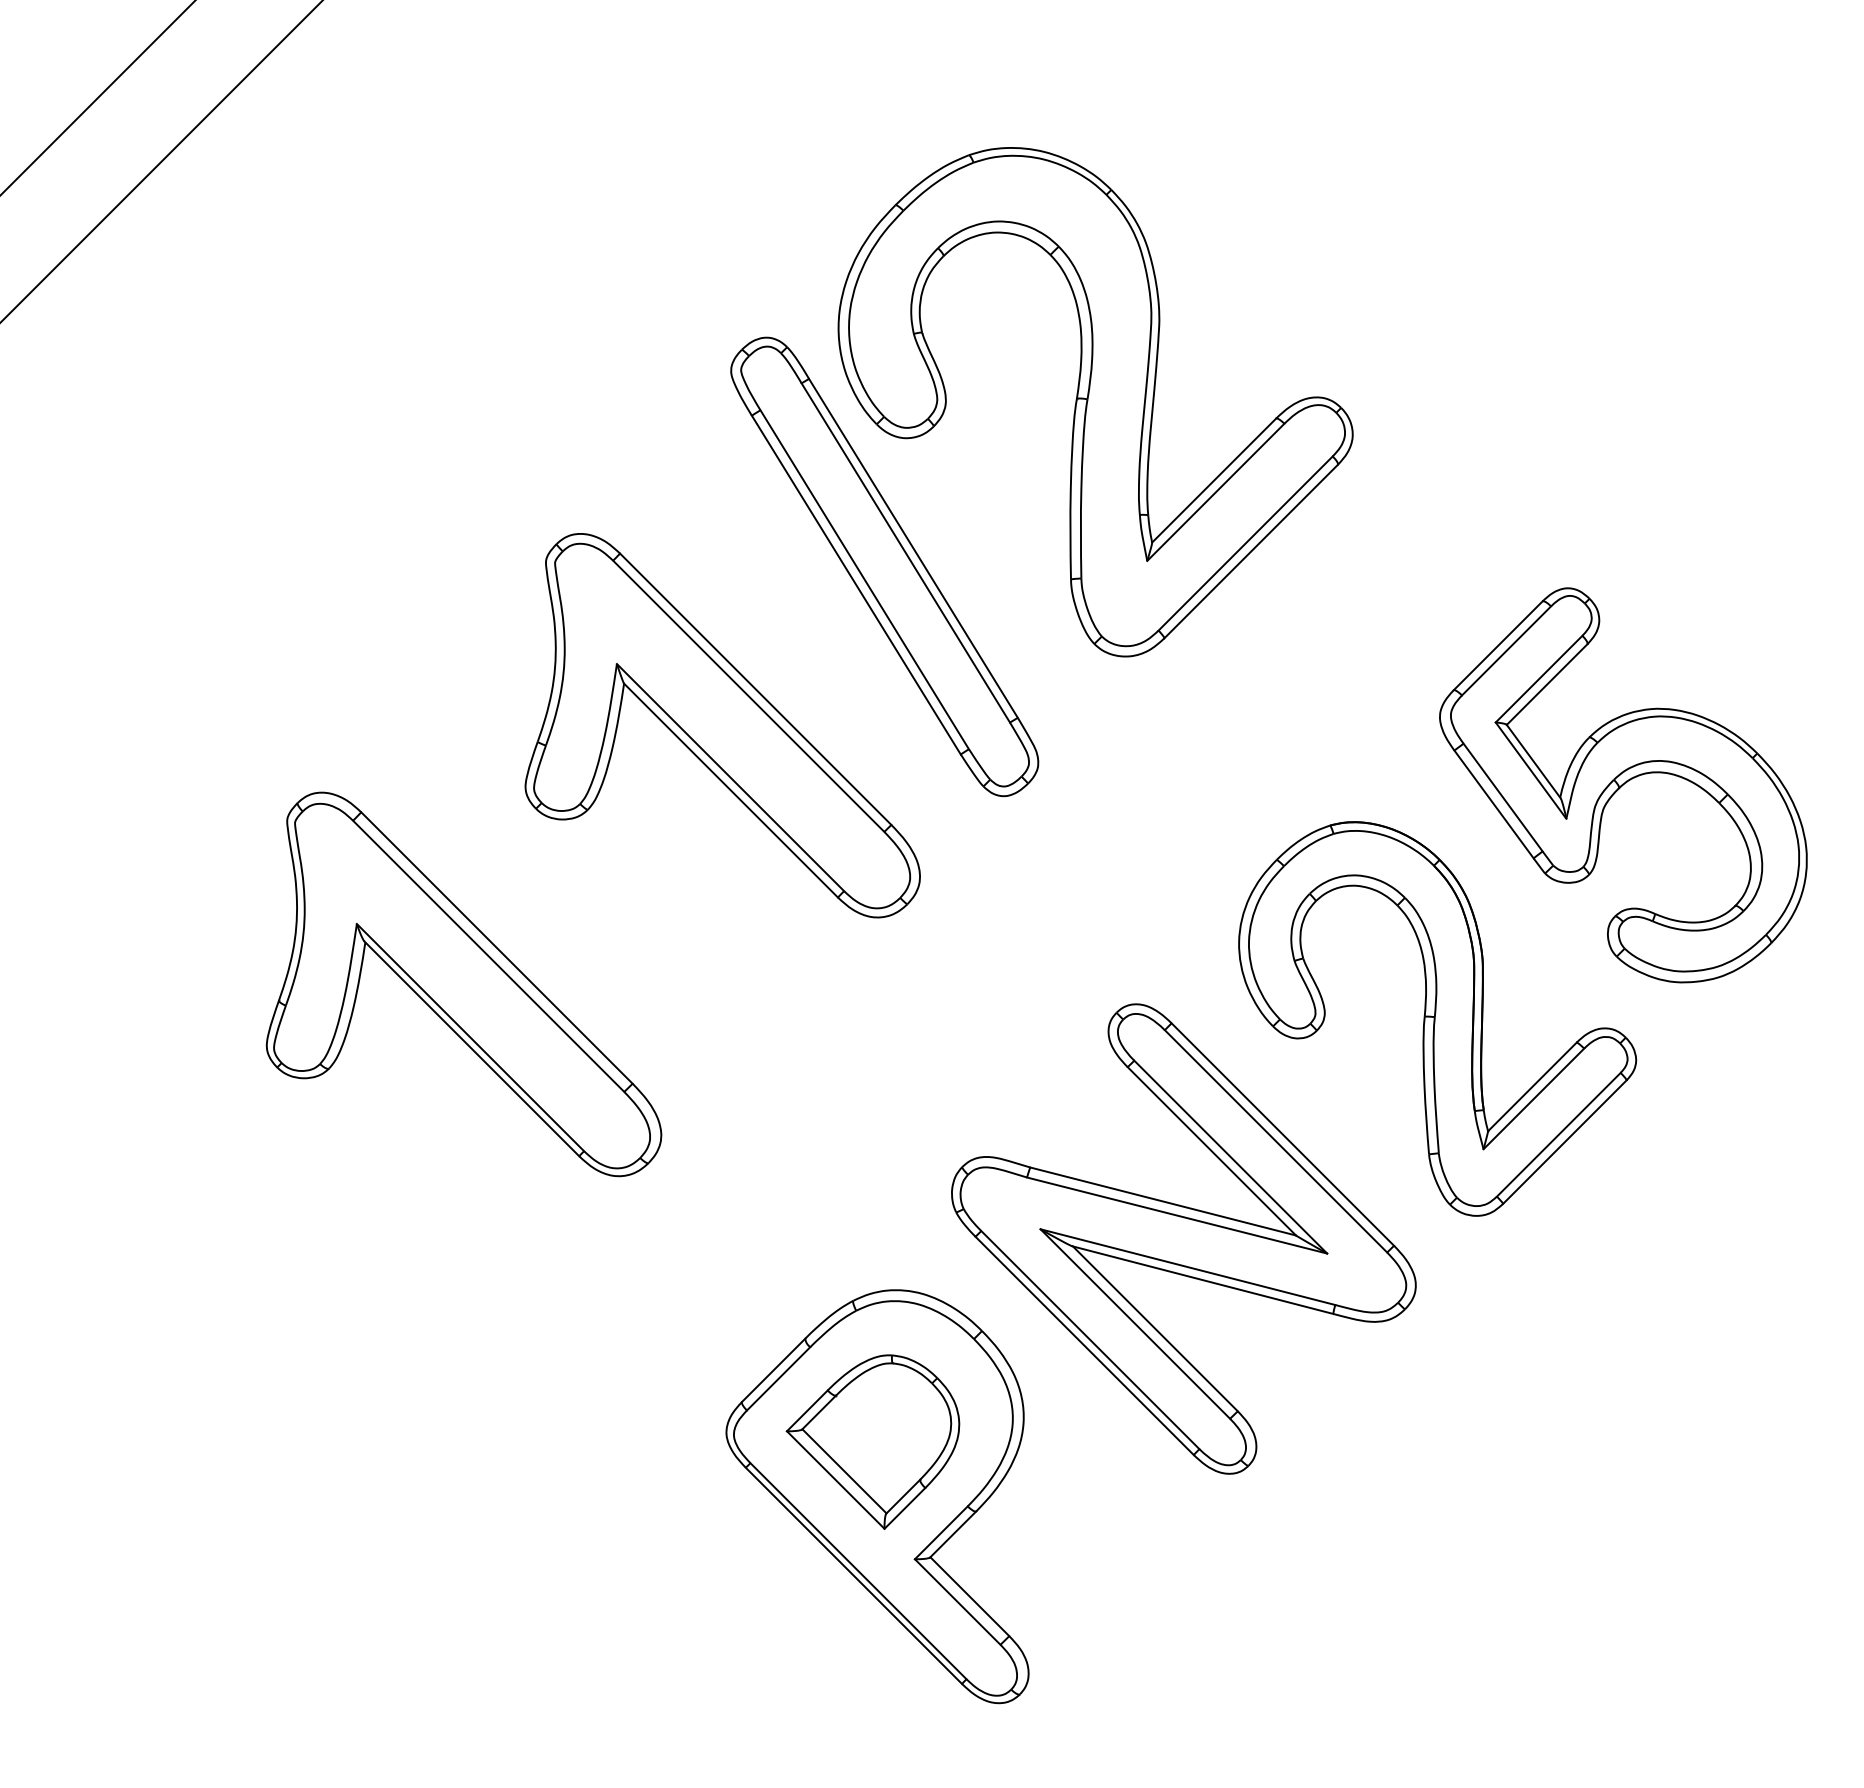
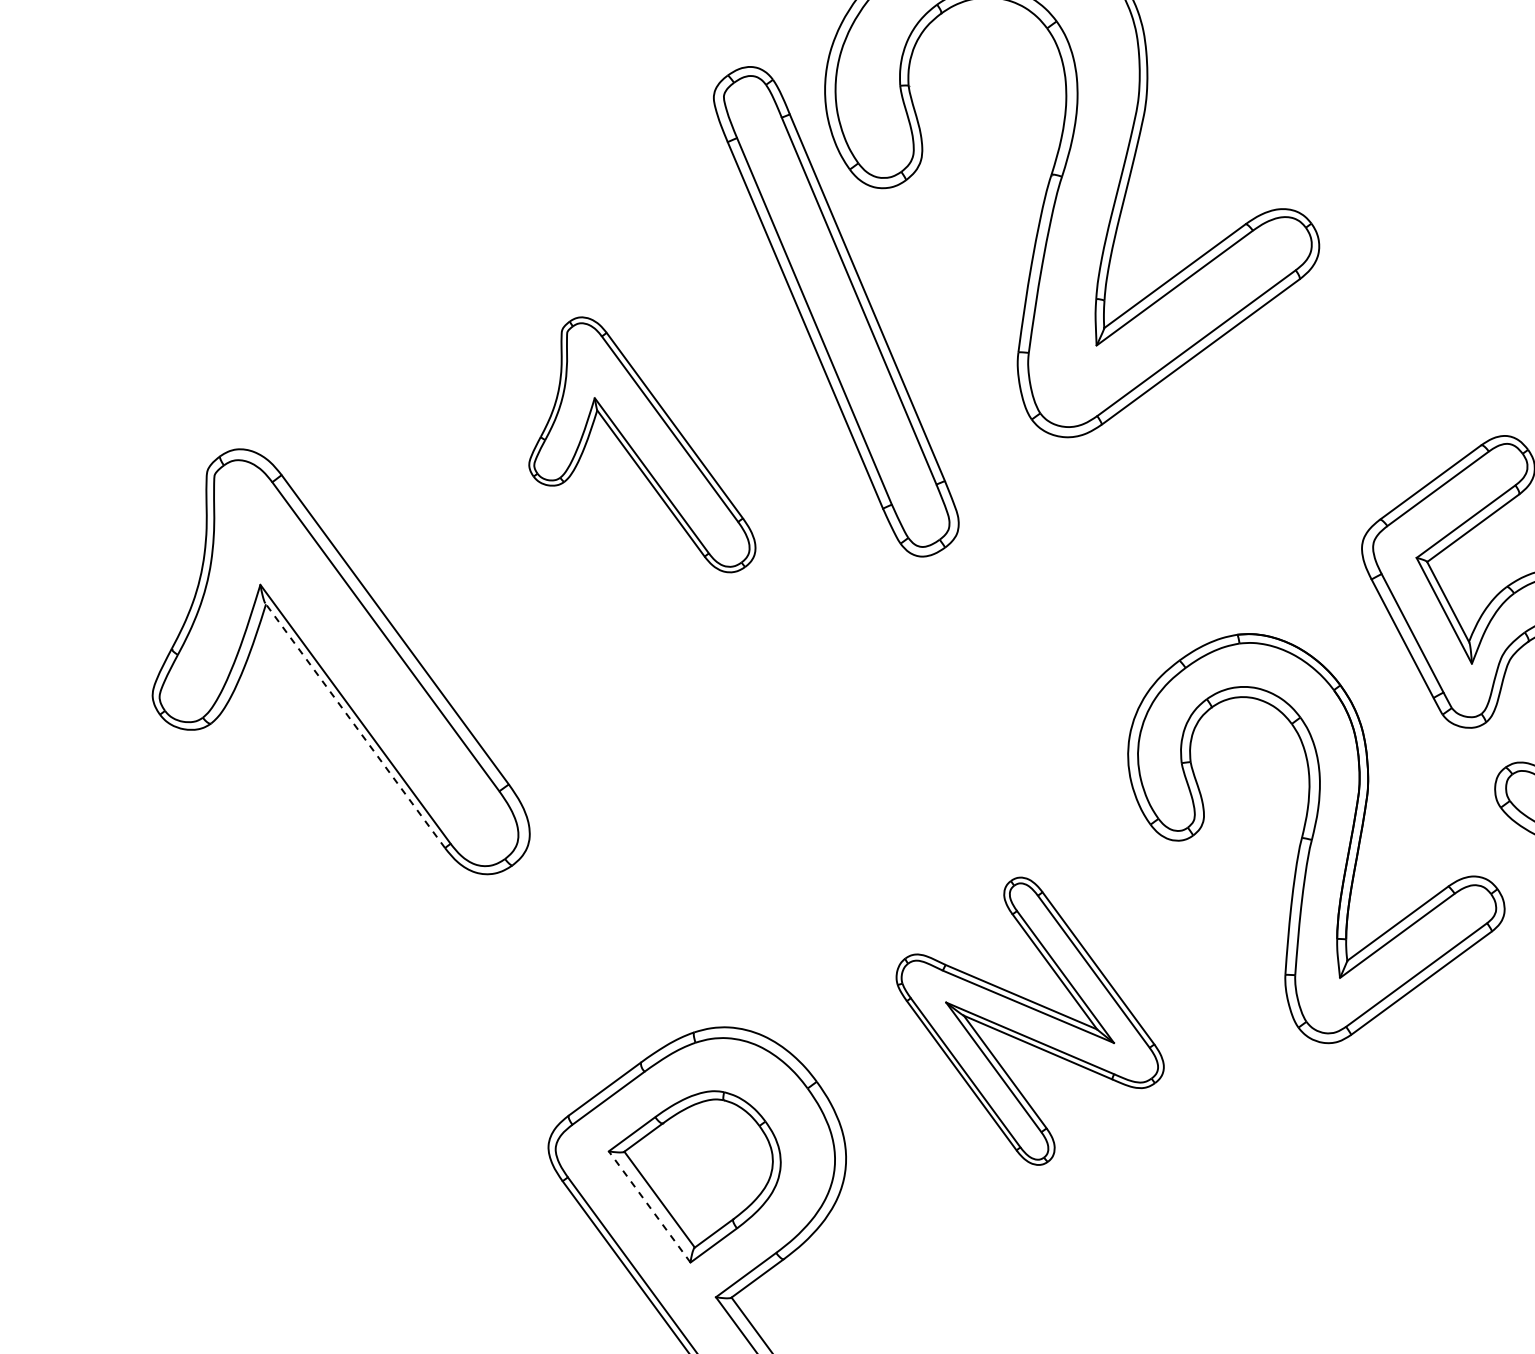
part: (722, 725) -> (651, 443), size x0.6
line: (471, 1048) -> (354, 725), solid -> dashed
part: (1183, 1238) -> (1029, 1020), size x0.6
line: (835, 1480) -> (649, 1207), solid -> dashed

